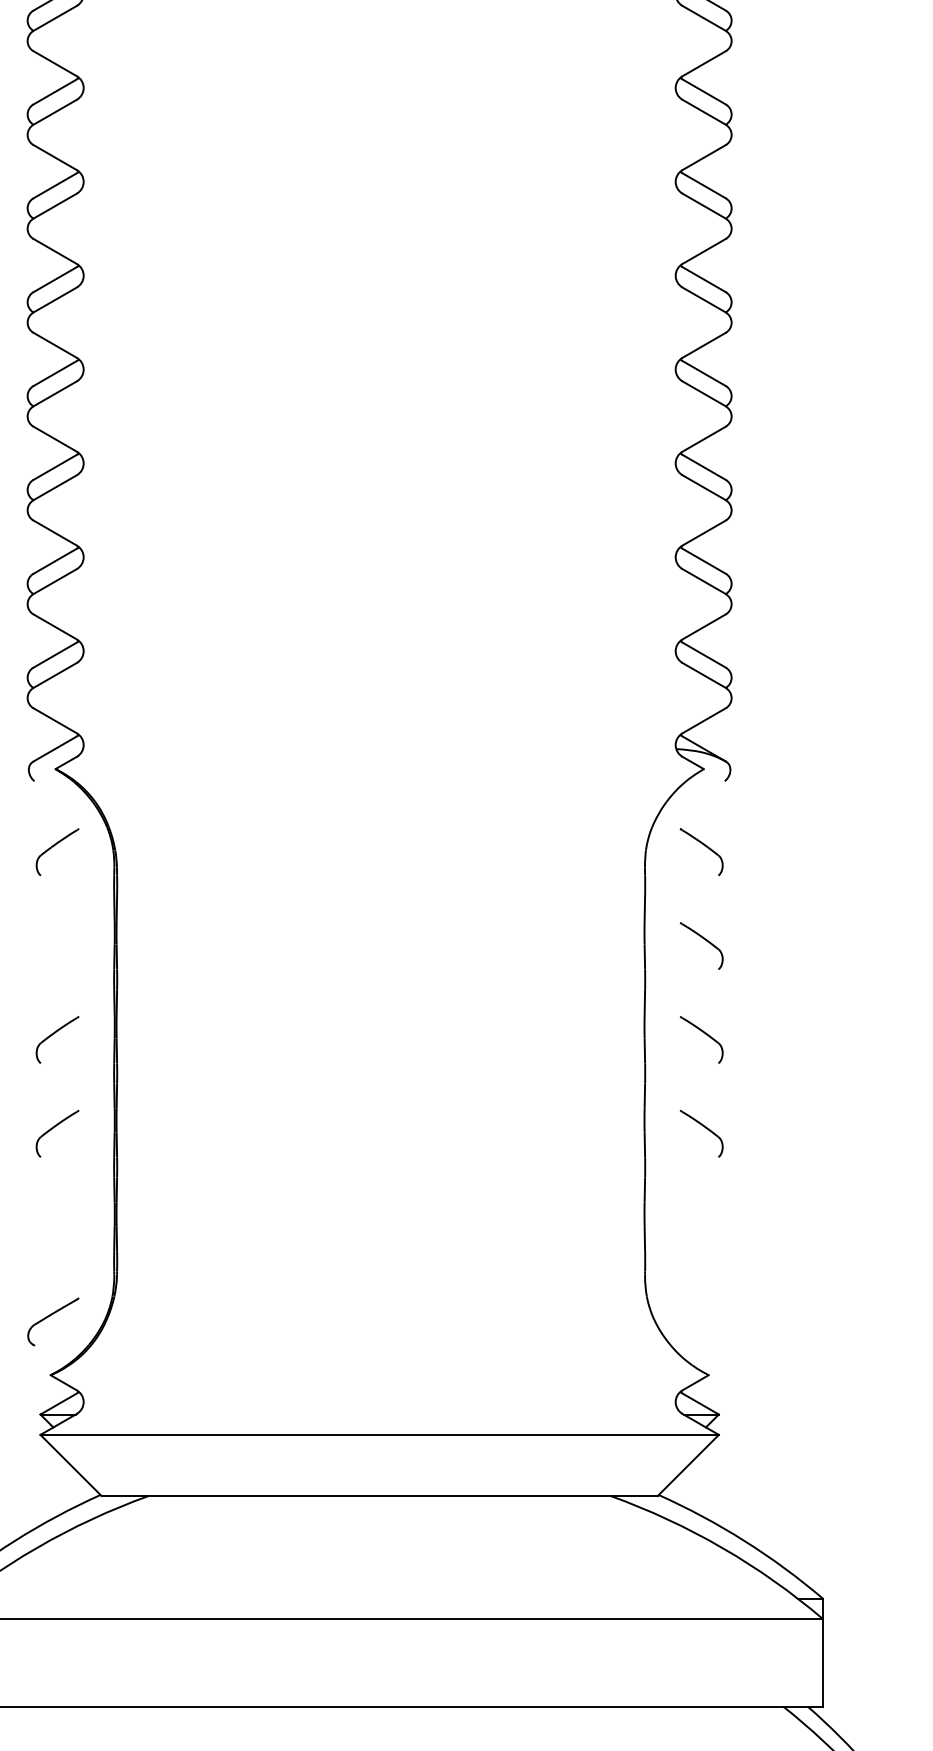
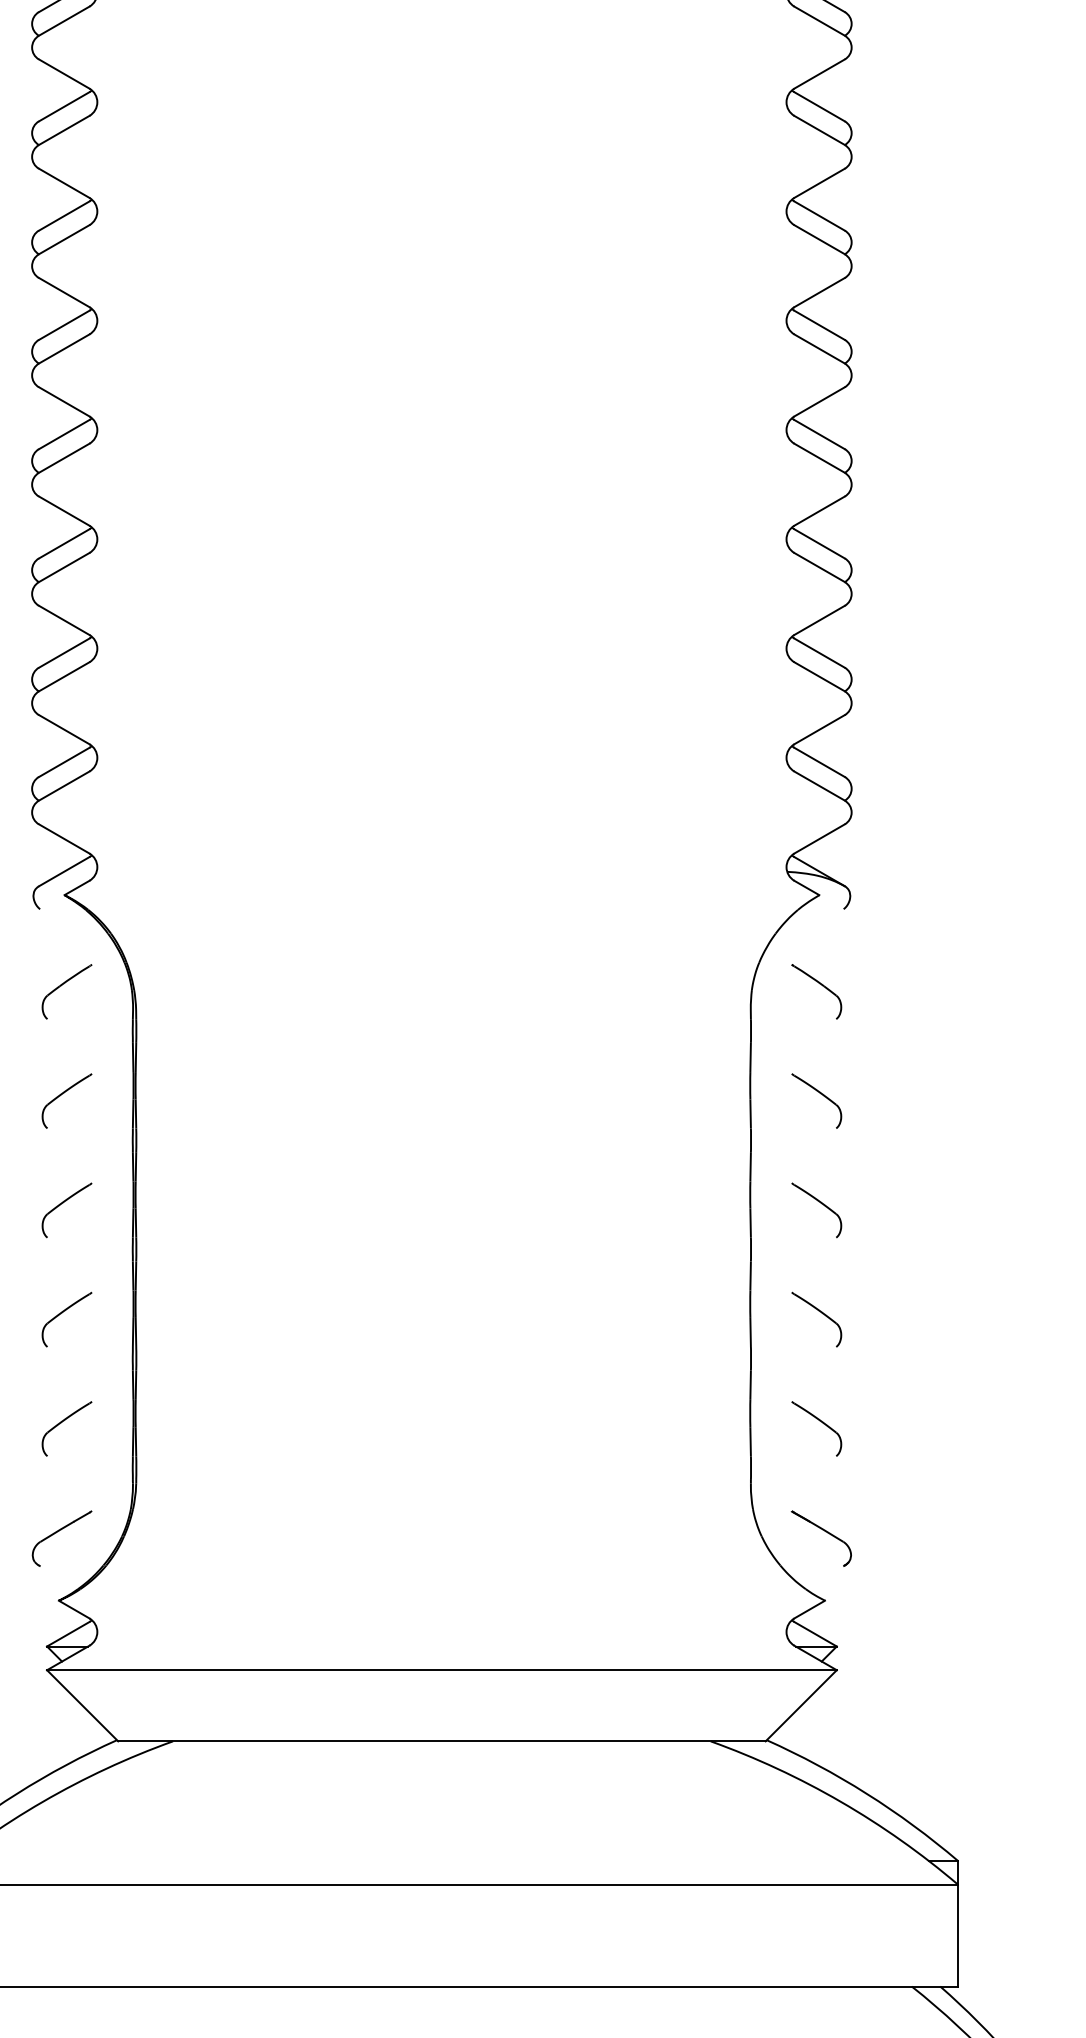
part: (52, 941) -> (61, 1095), added
part: (704, 1221) -> (819, 1421), added
part: (52, 1222) -> (61, 1423), added
part: (709, 1316) -> (825, 1532), added

